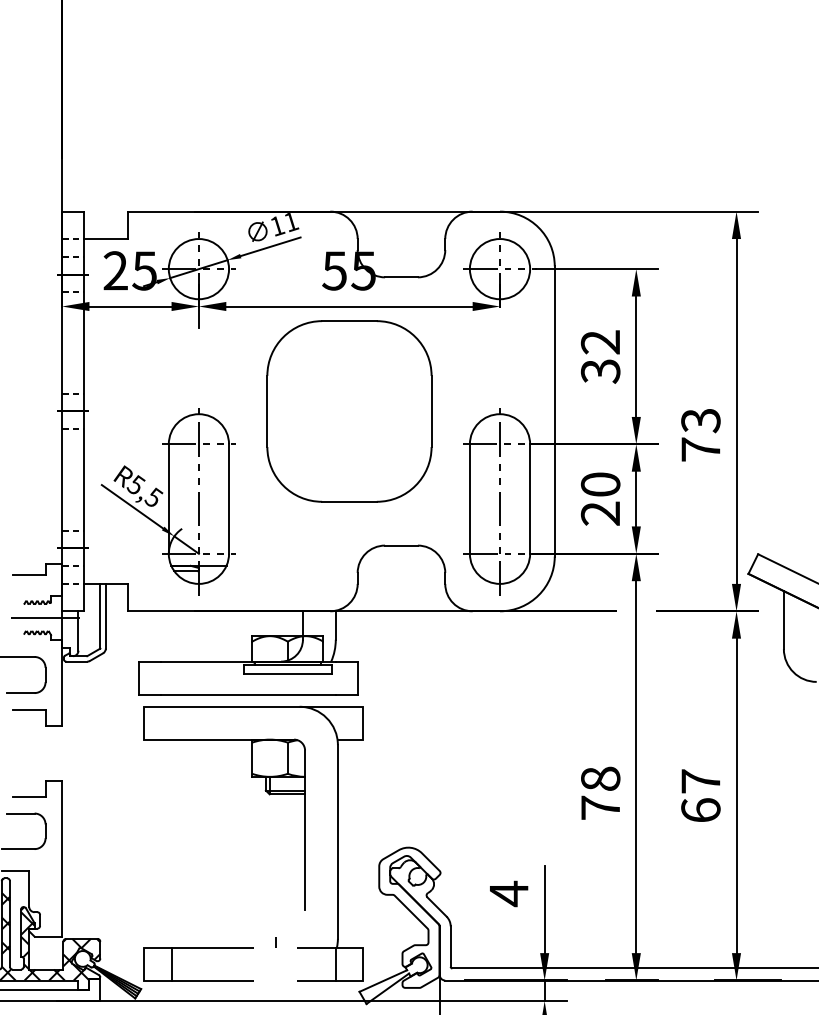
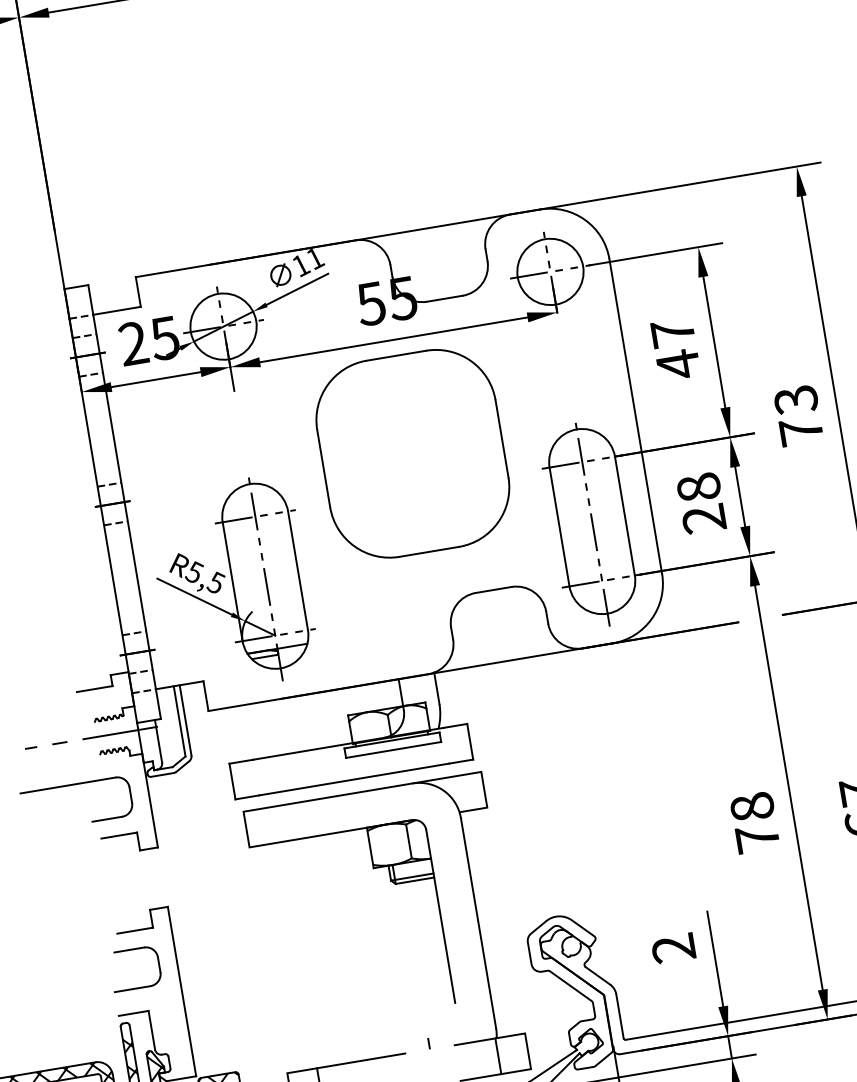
text: (600, 357) -> (675, 349), 32 -> 47
text: (600, 484) -> (698, 487), 20 -> 28
text: (508, 893) -> (673, 948), 4 -> 2

